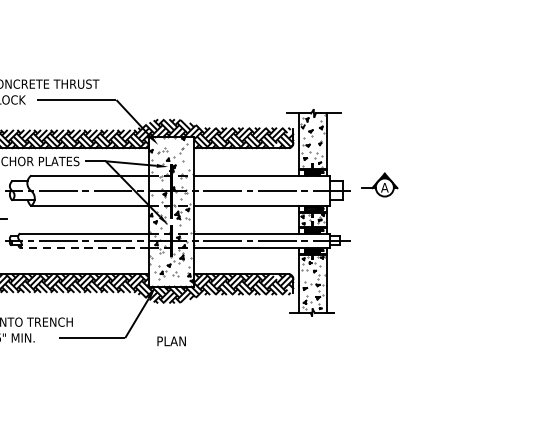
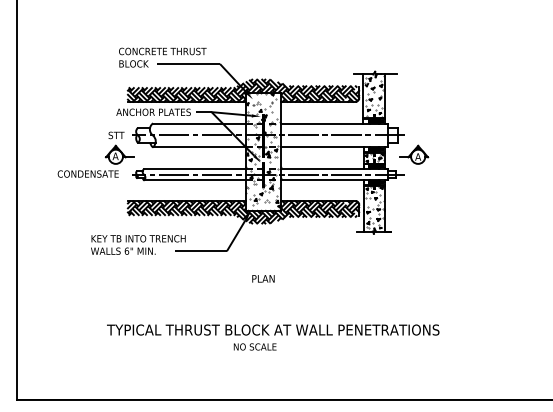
part: (380, 184) -> (414, 154), moved
line: (84, 248) -> (194, 180), dashed -> solid
text: (171, 340) -> (263, 278), moved

